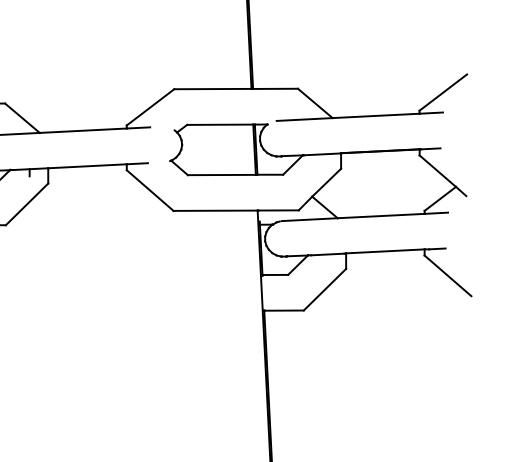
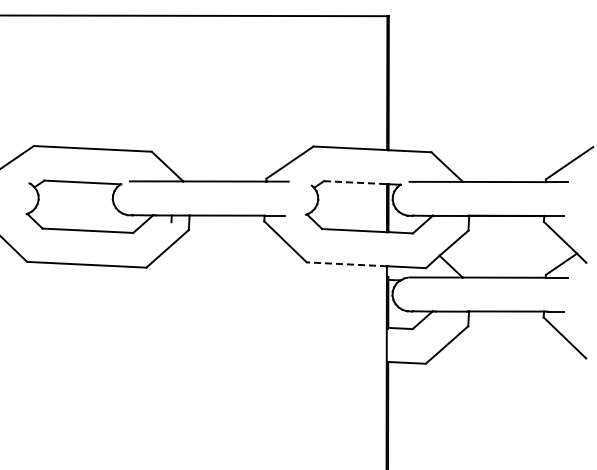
line: (220, 124) -> (355, 182), solid -> dashed
line: (215, 210) -> (346, 264), solid -> dashed

